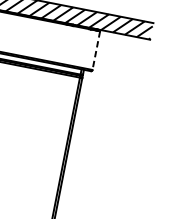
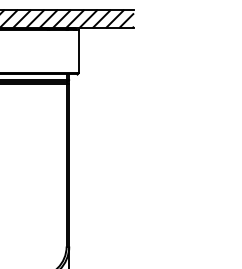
line: (96, 50) -> (78, 51), dashed -> solid

